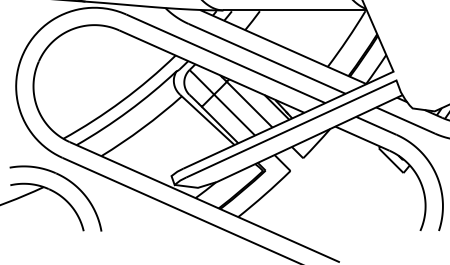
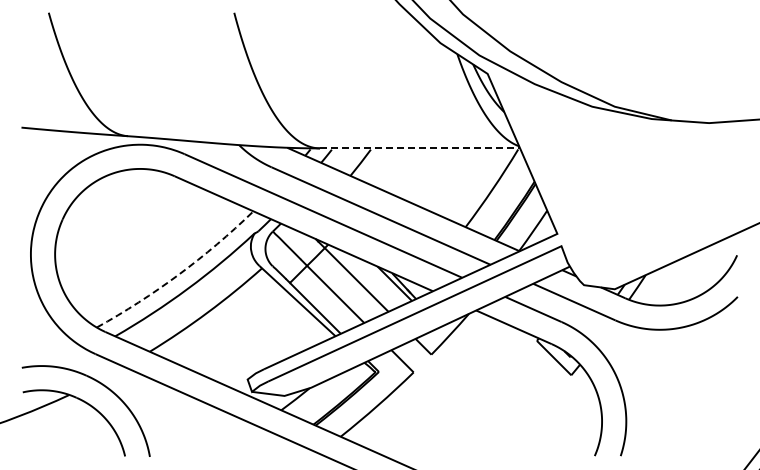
line: (295, 10) -> (420, 148), solid -> dashed
arc: (121, 100) -> (178, 274), solid -> dashed

